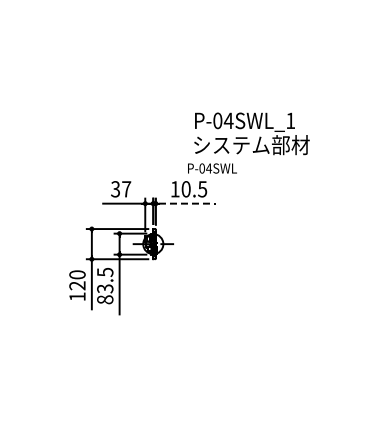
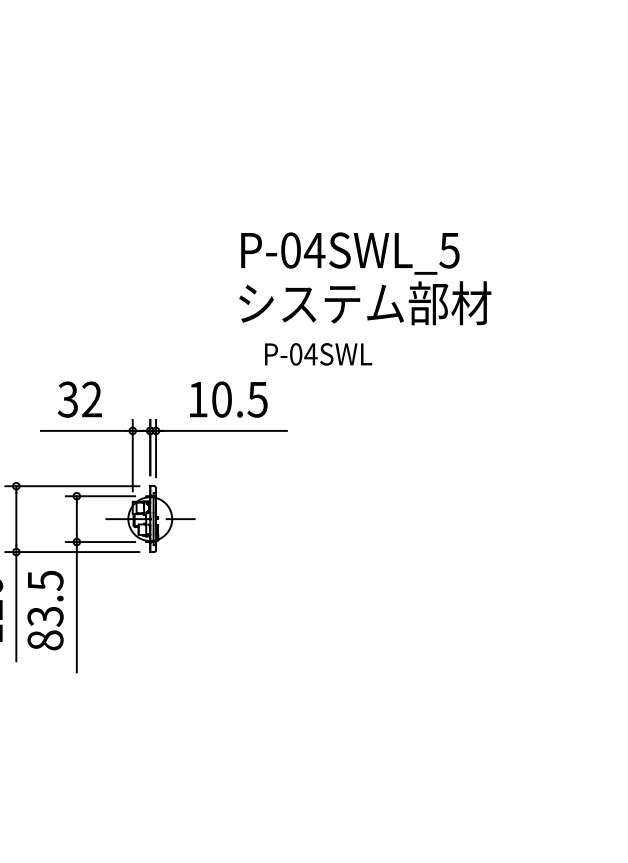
text: (290, 120) -> (449, 249), P-04SWL_1 -> P-04SWL_5
text: (212, 168) -> (318, 354), moved
text: (126, 189) -> (91, 400), 37 -> 32
line: (187, 203) -> (224, 430), dashed -> solid

